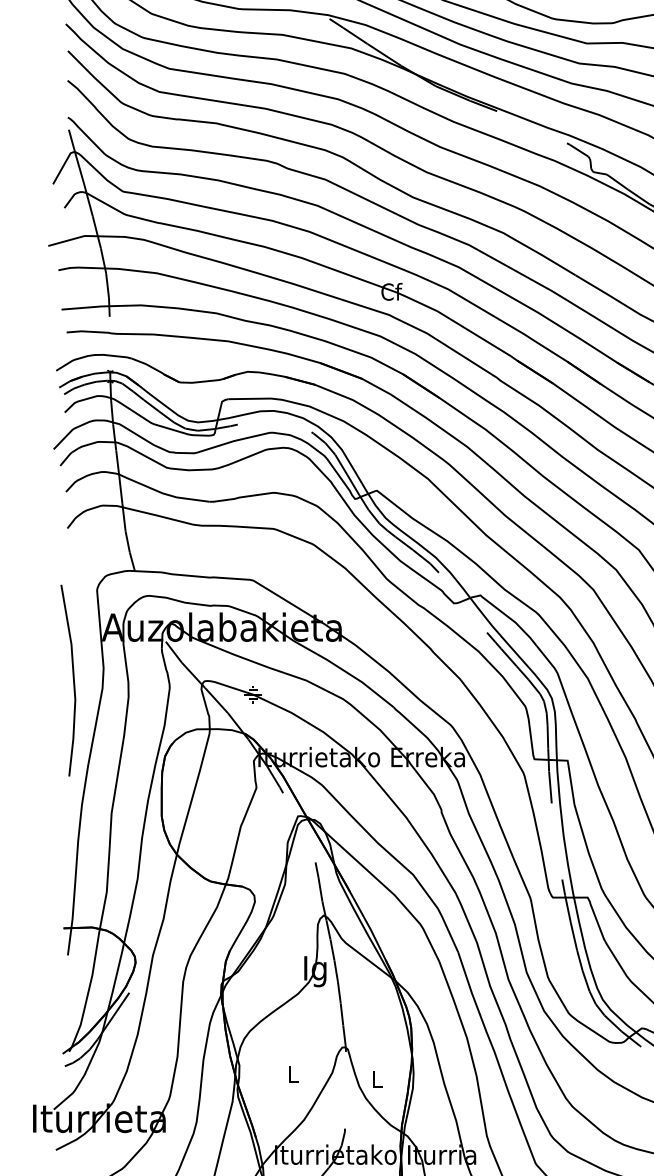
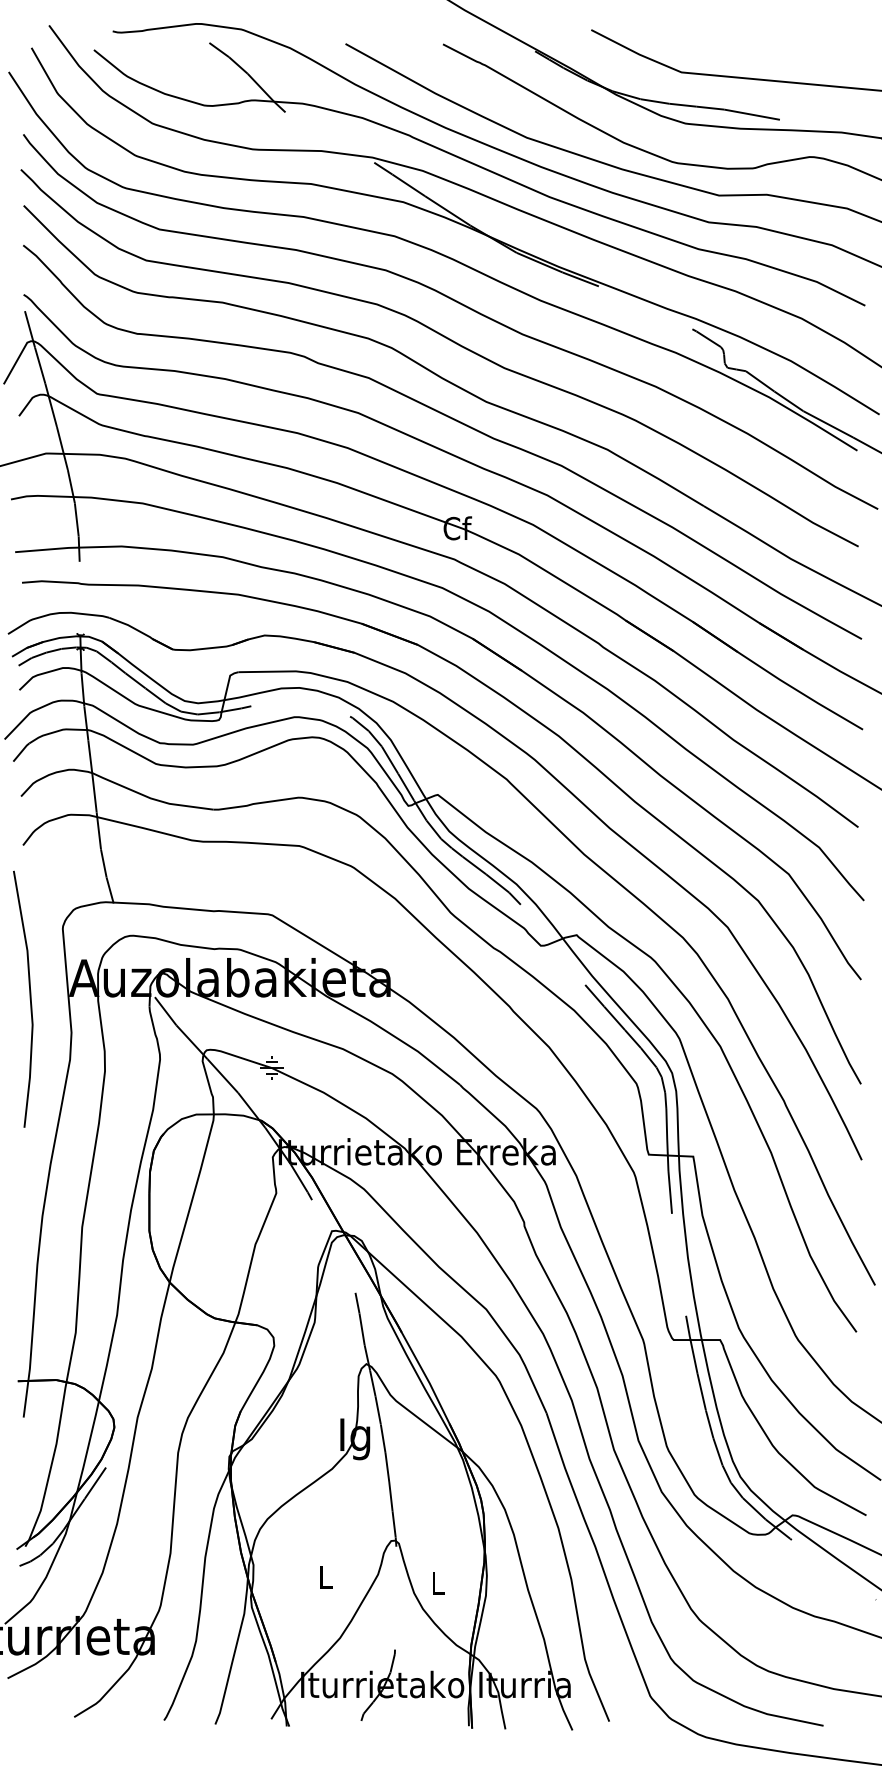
curve: (73, 680) -> (29, 998), moved

